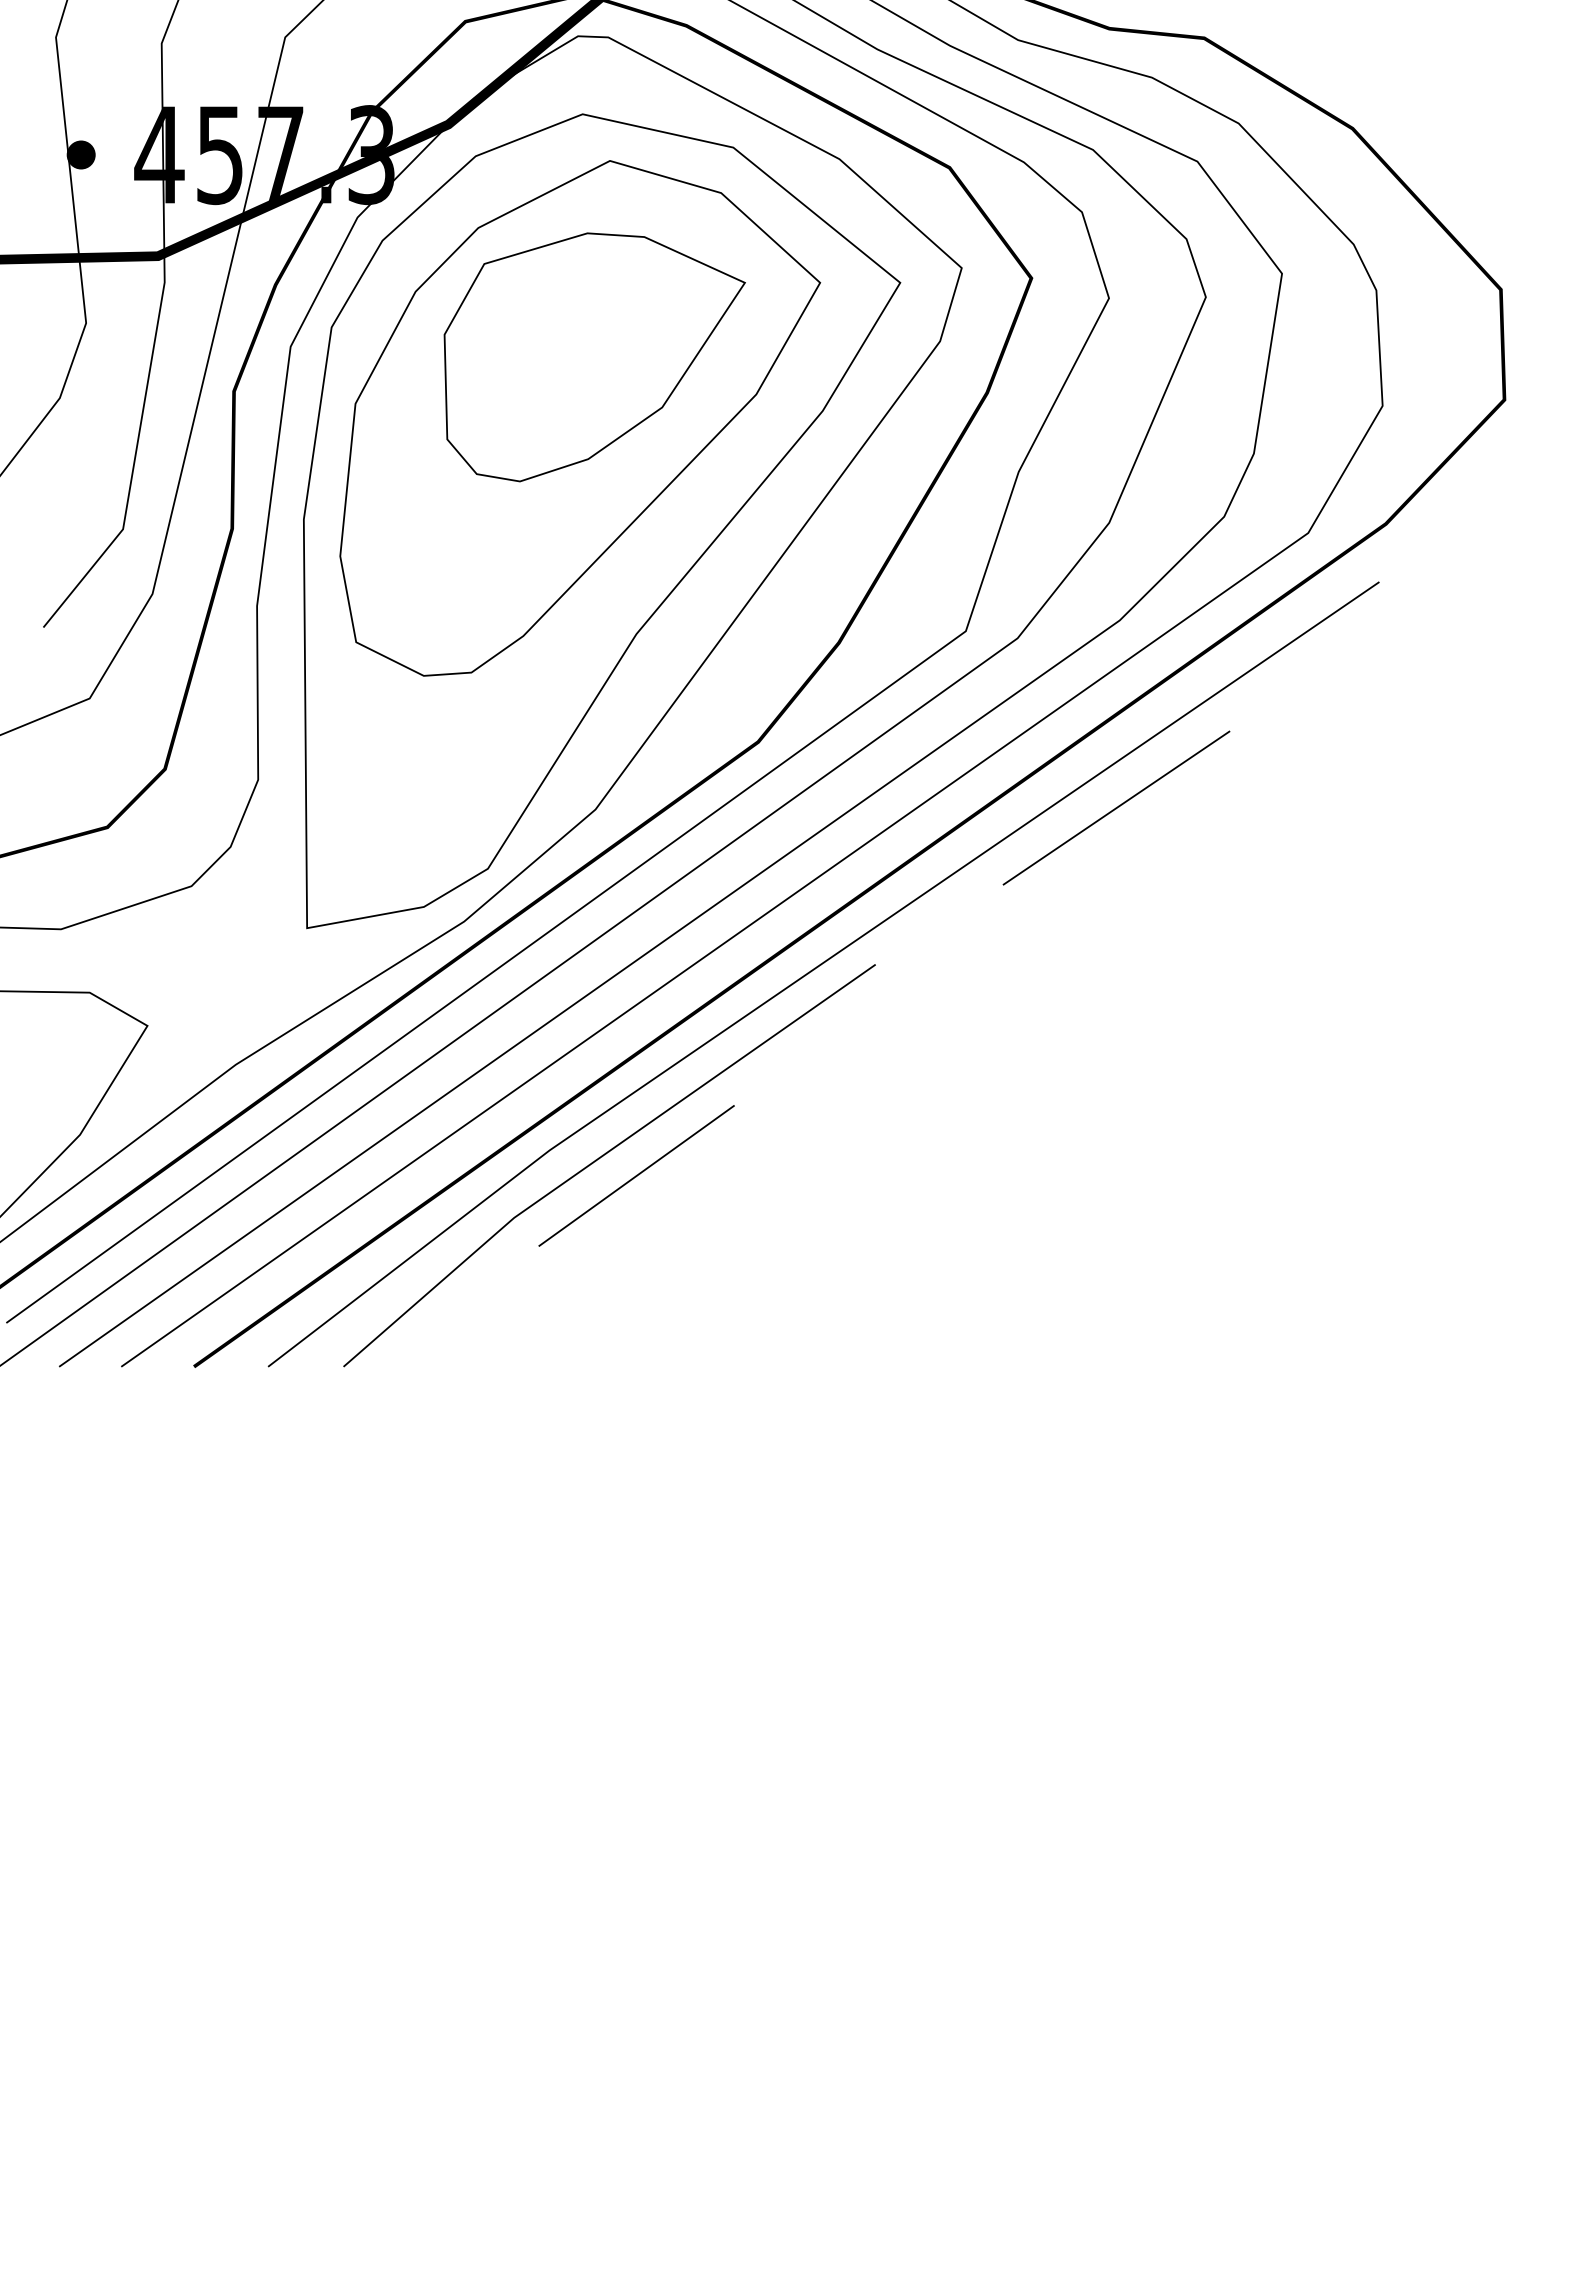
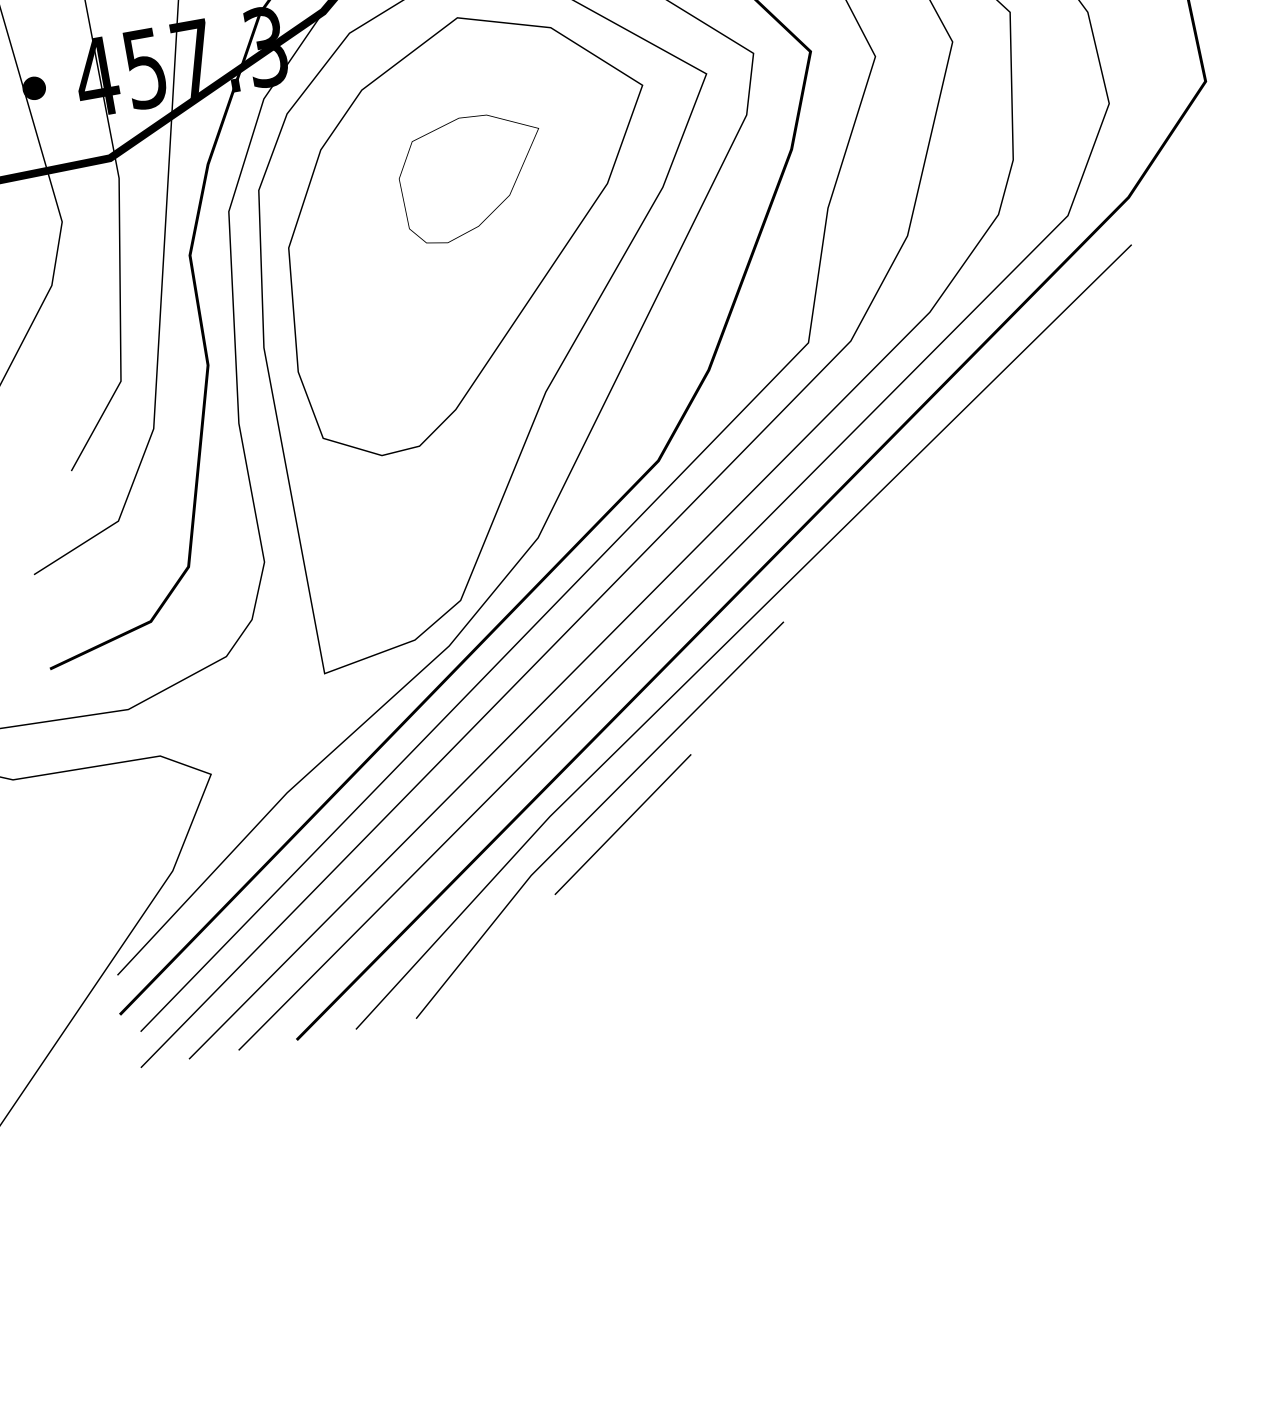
part: (594, 357) -> (472, 177), size x0.6
line: (1116, 807) -> (953, 462), removed

